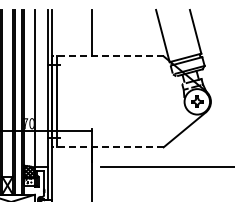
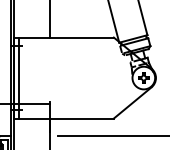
line: (107, 56) -> (63, 37), dashed -> solid
line: (107, 147) -> (63, 118), dashed -> solid

